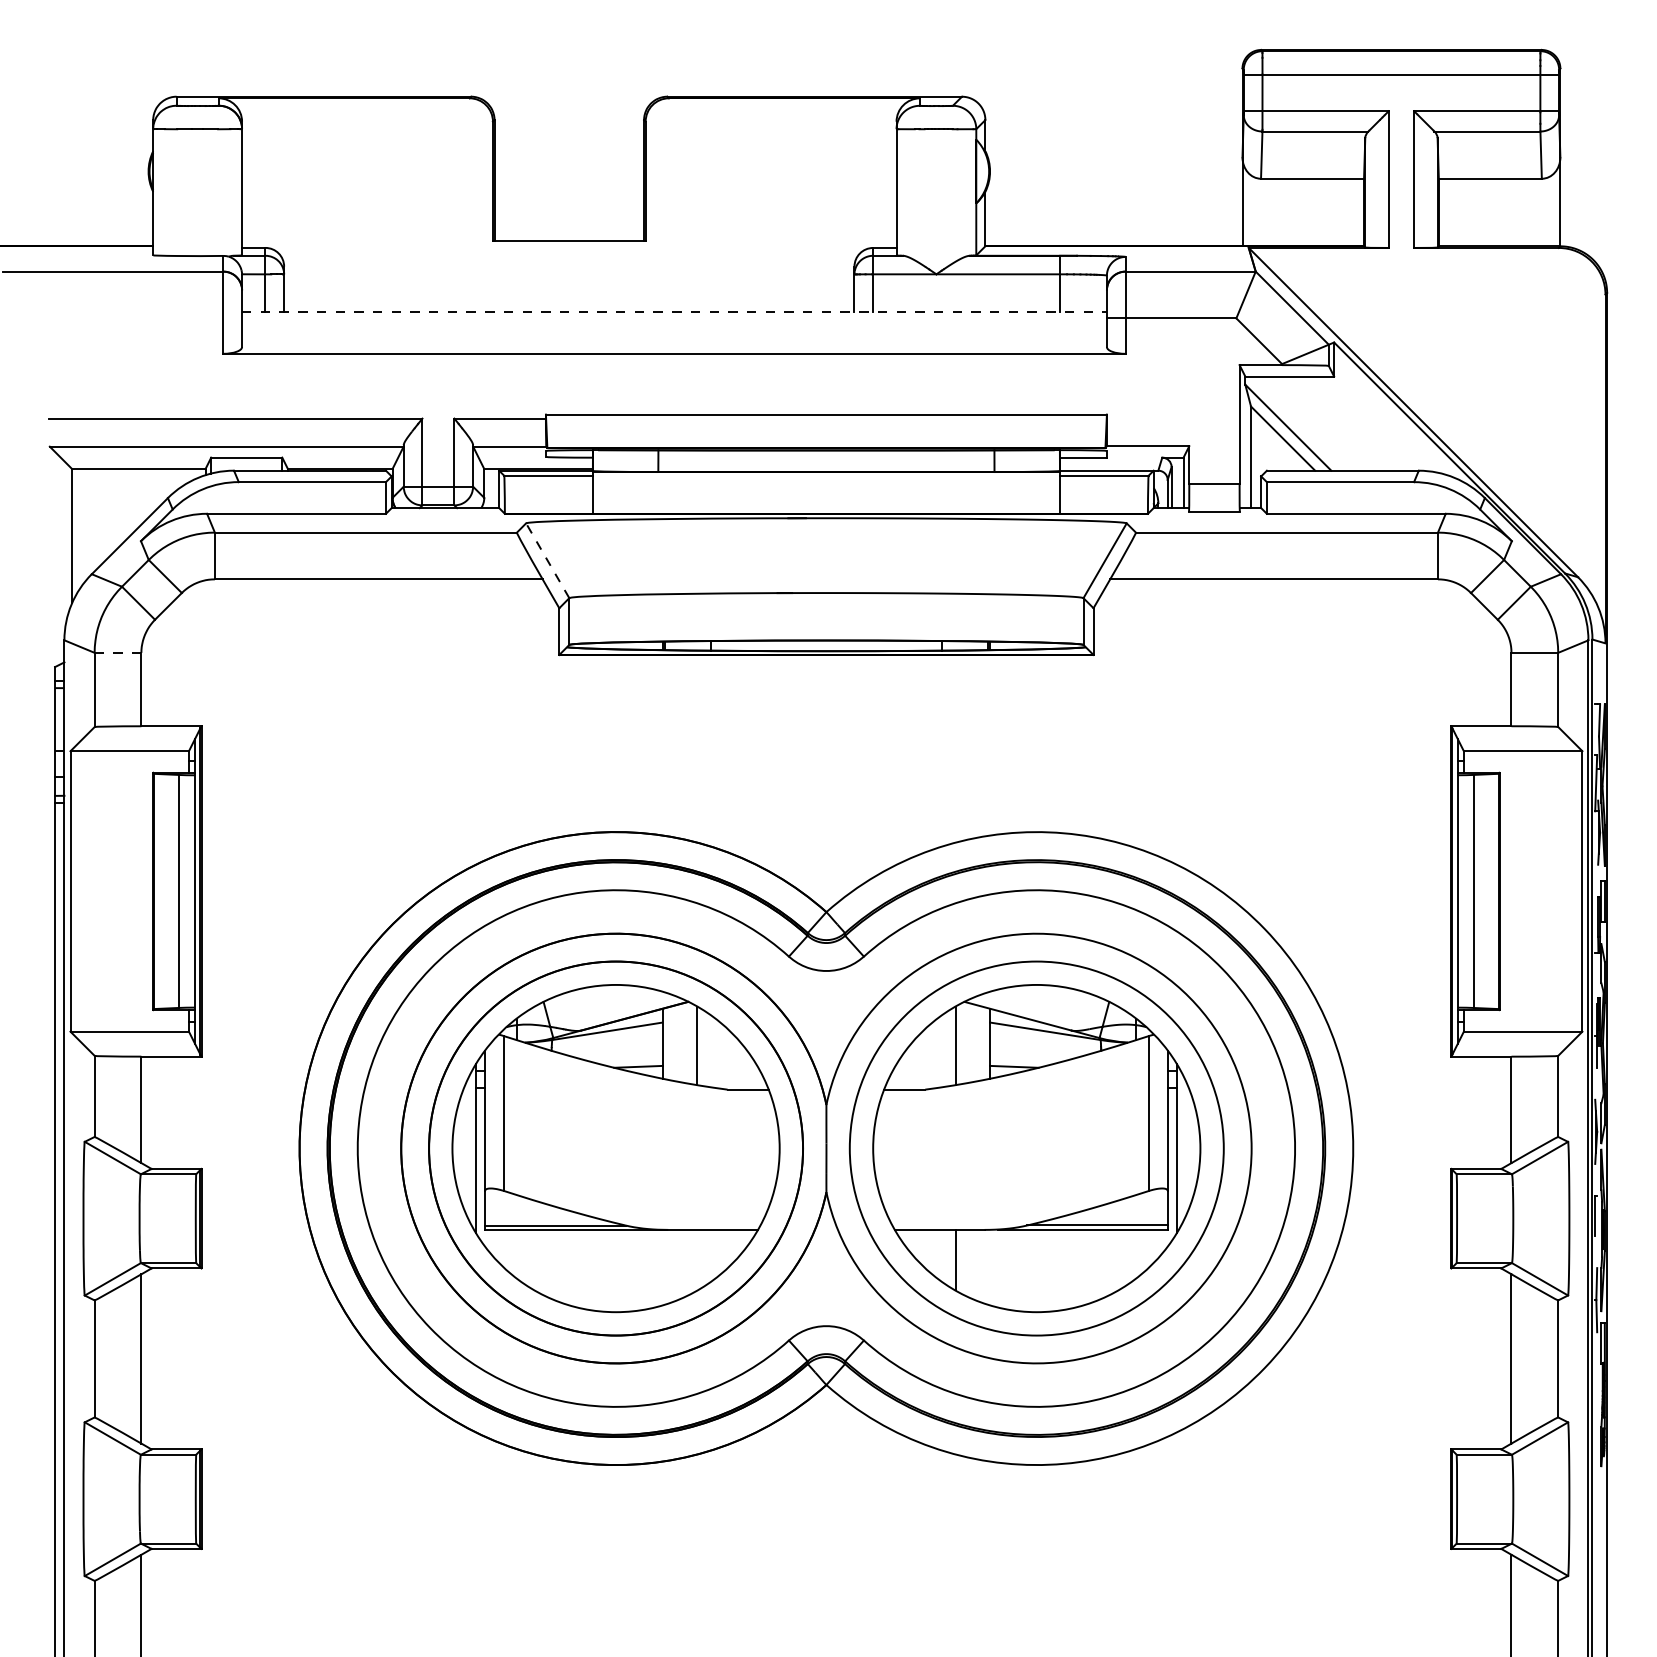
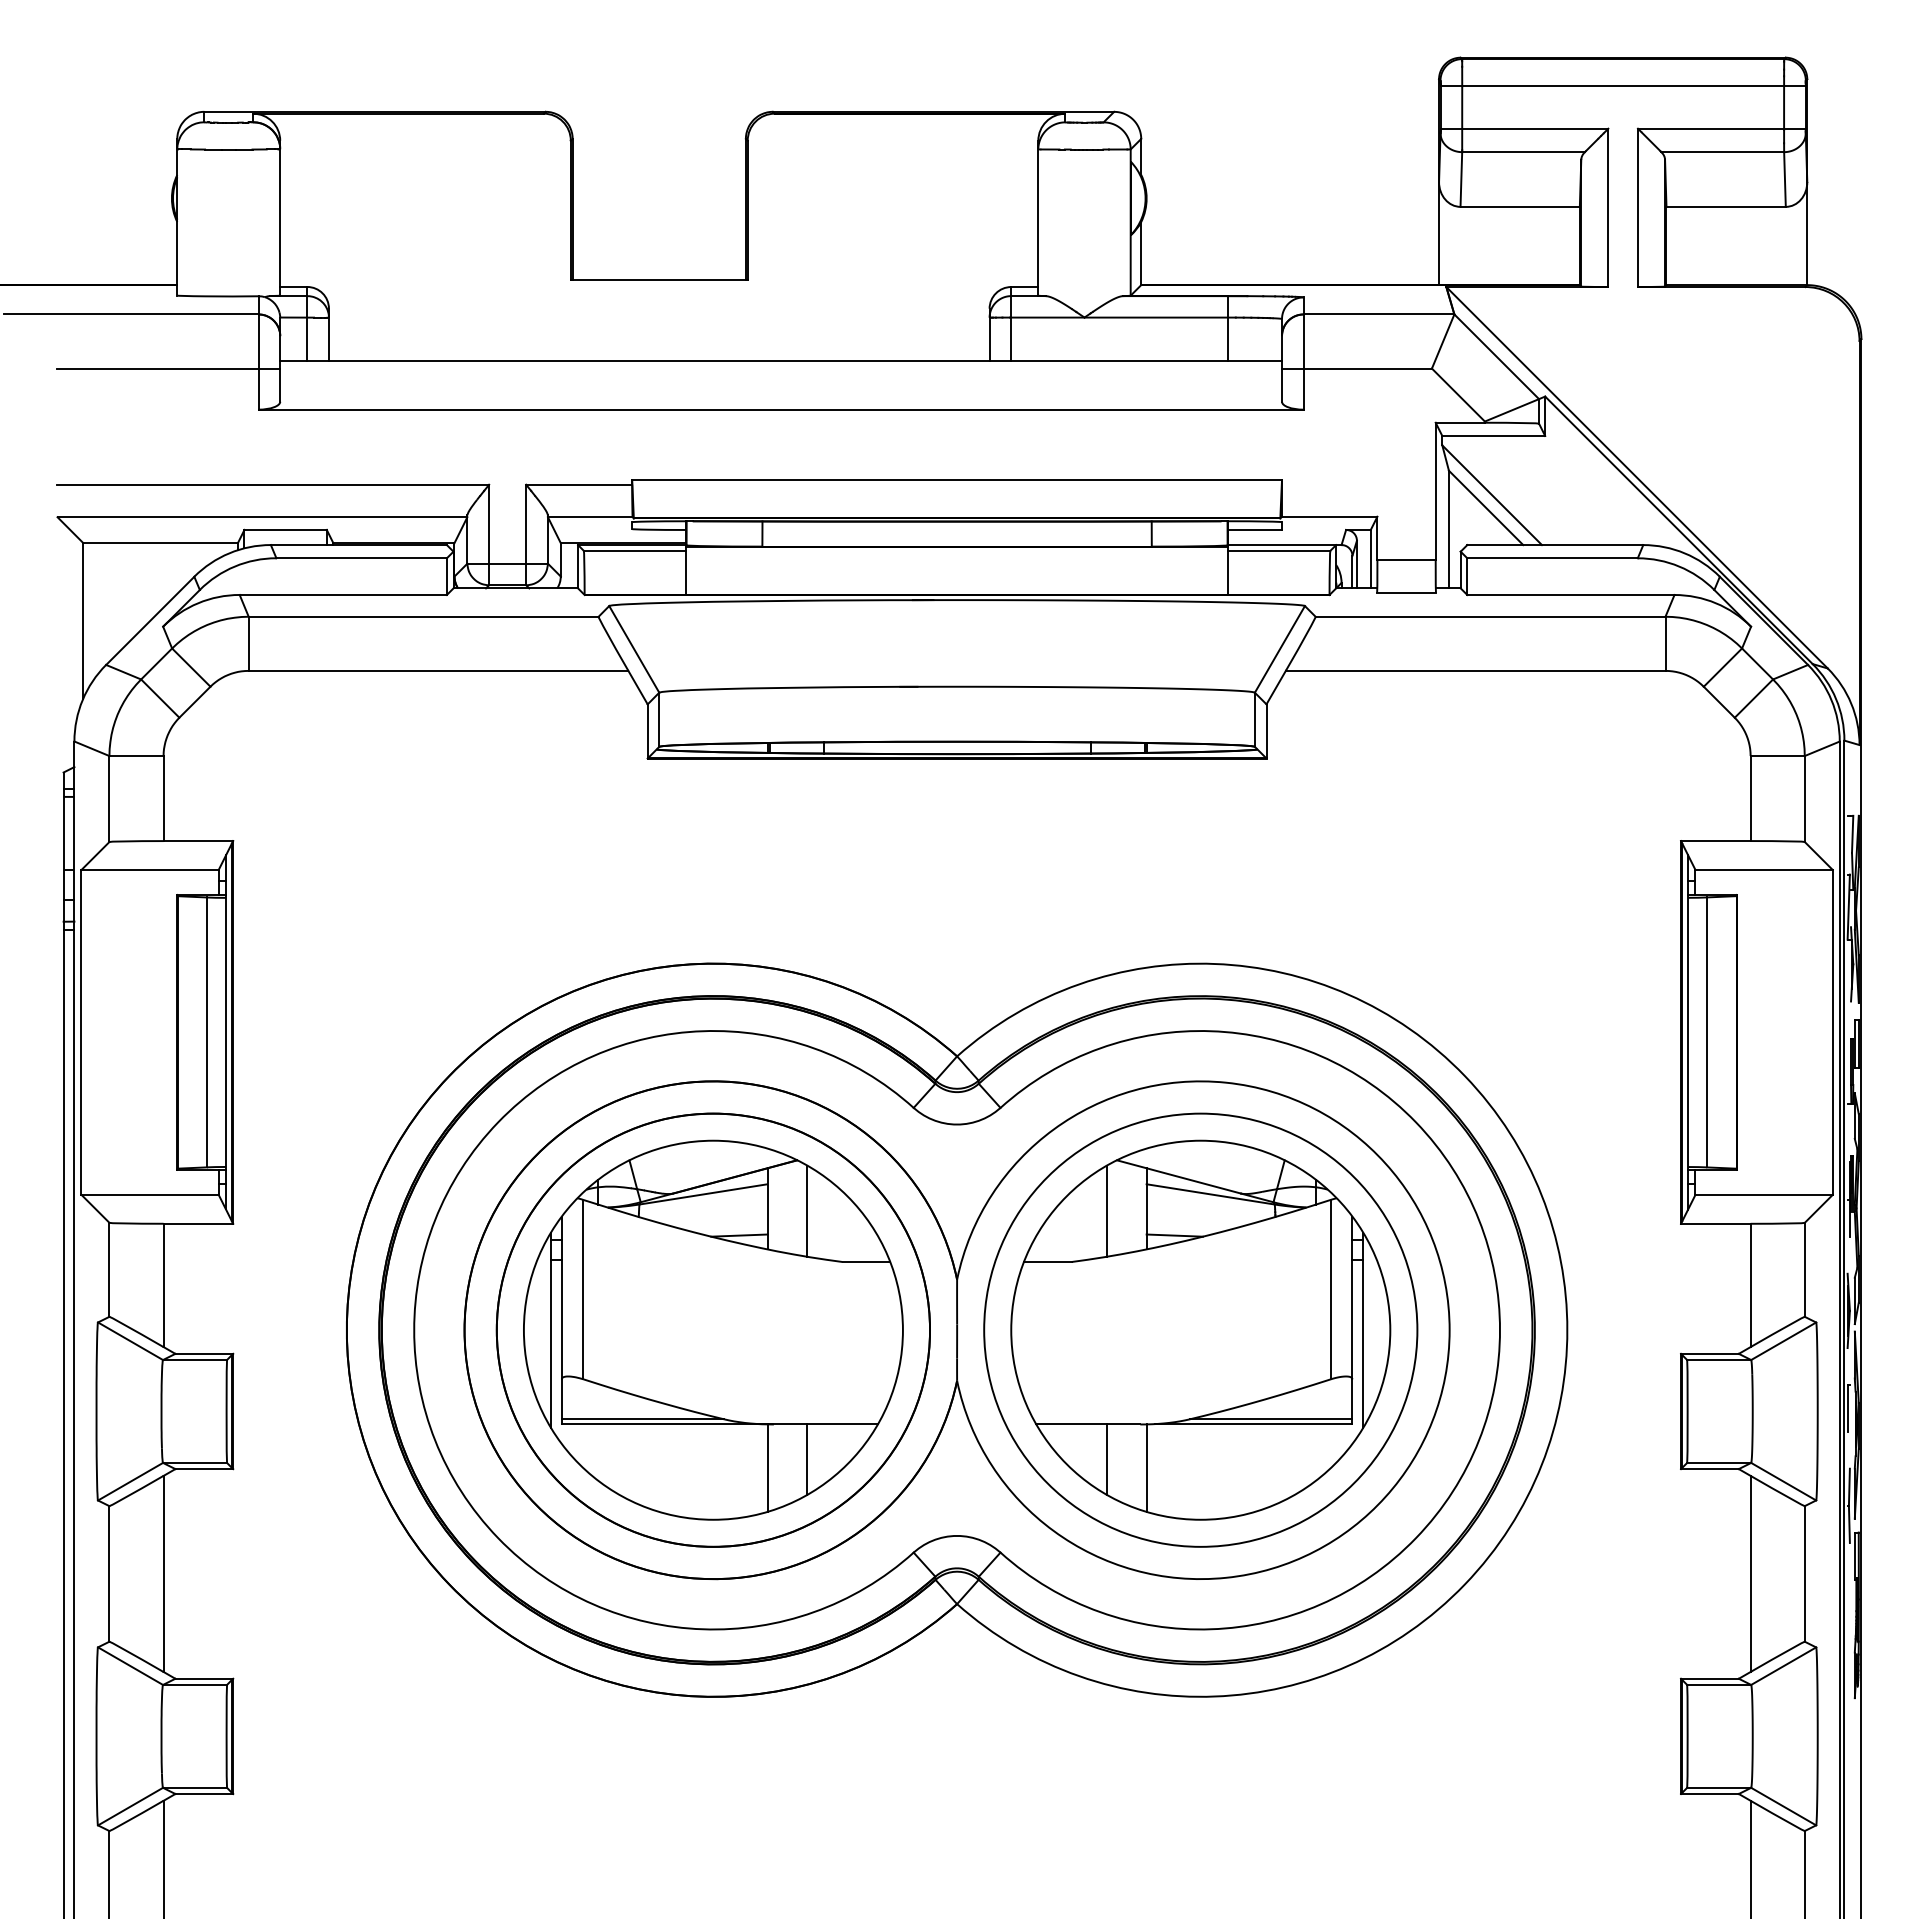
line: (674, 311) -> (781, 360), dashed -> solid
line: (145, 318) -> (168, 368), added
line: (547, 560) -> (634, 648), dashed -> solid
line: (118, 653) -> (136, 756), dashed -> solid
line: (697, 1260) -> (807, 1459), added
line: (662, 1267) -> (767, 1467), added
line: (989, 1267) -> (1146, 1467), added

